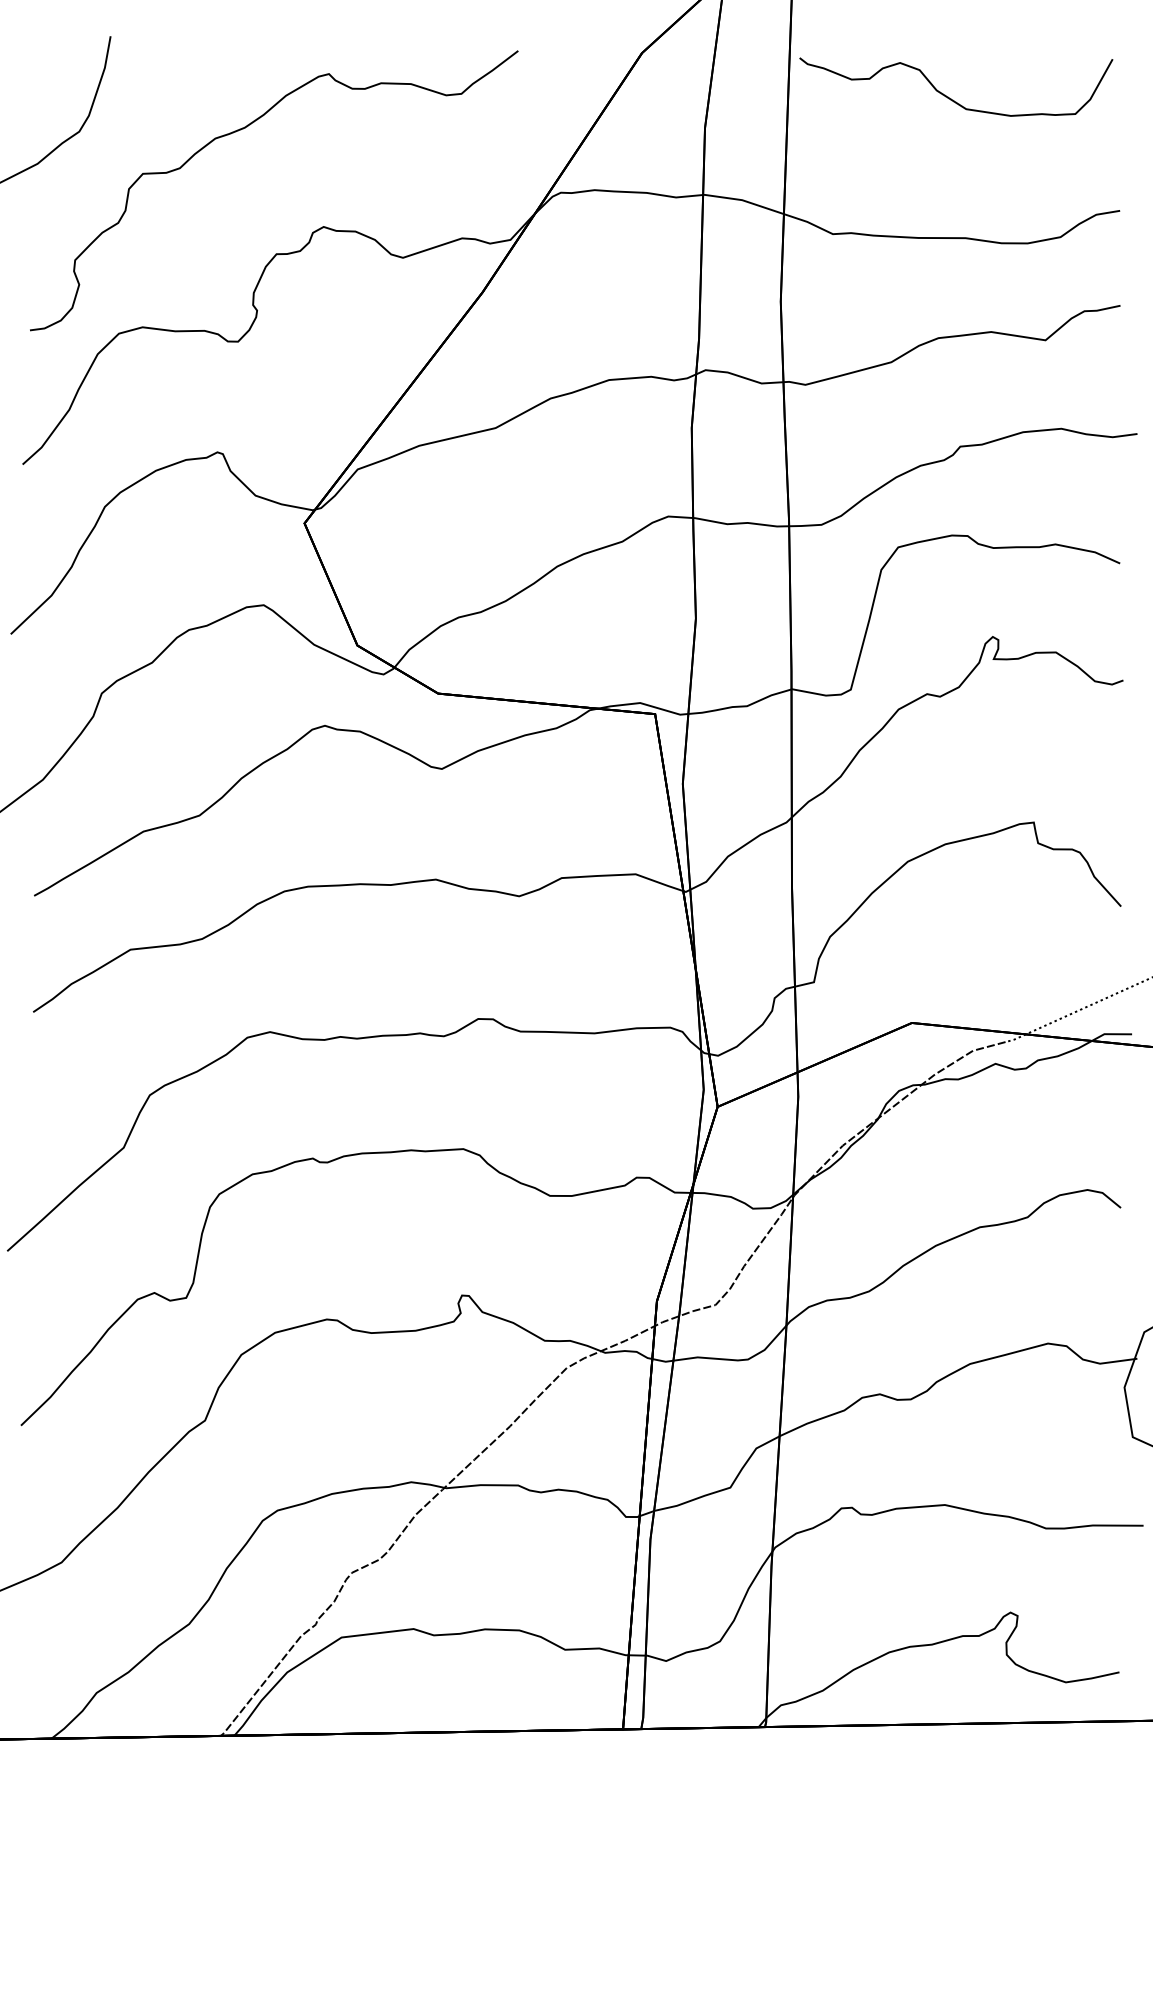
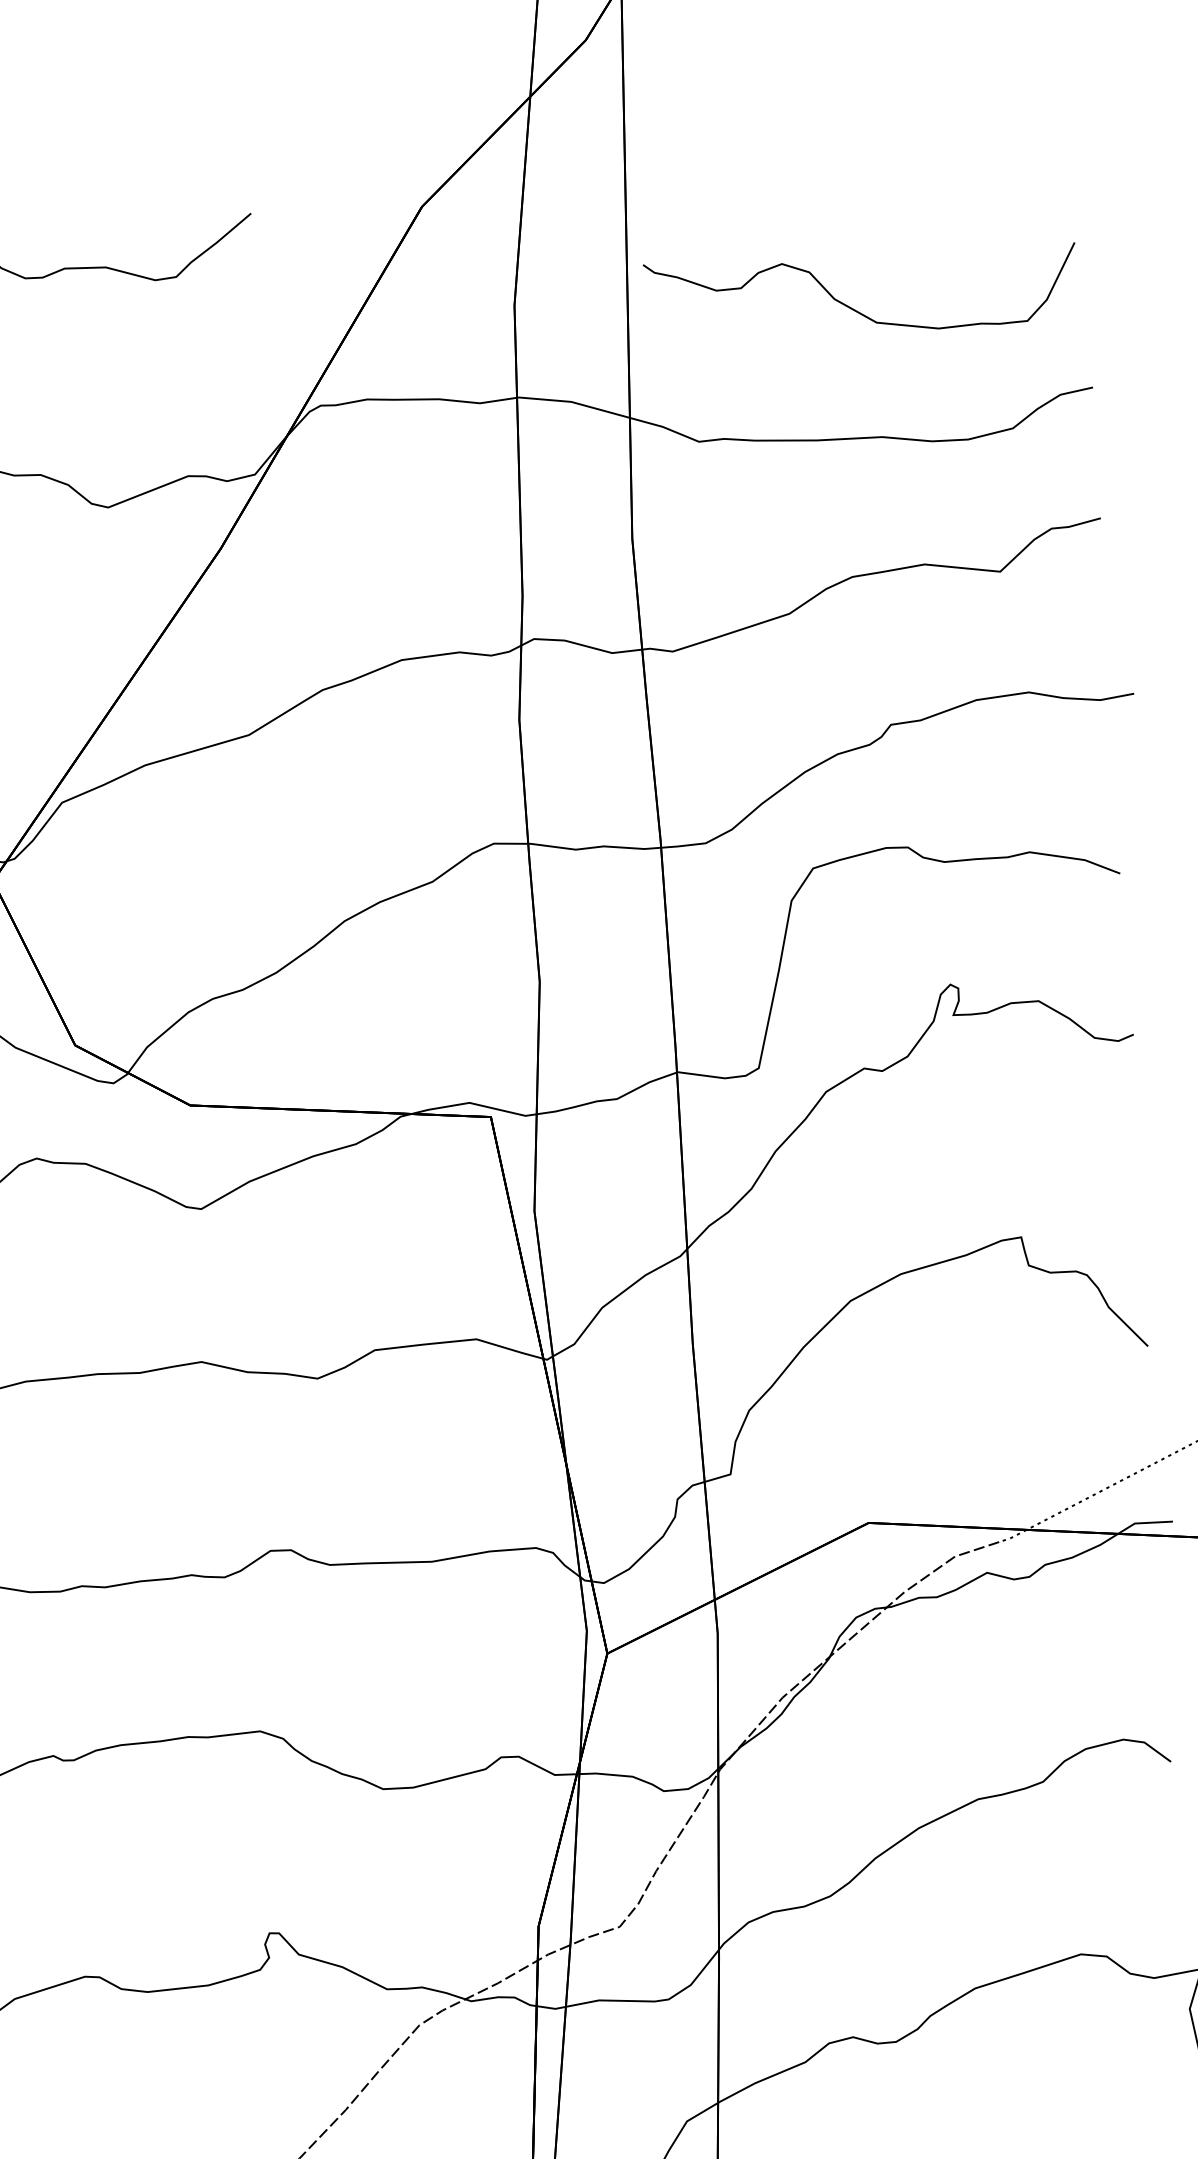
curve: (948, 96) -> (851, 306), moved

